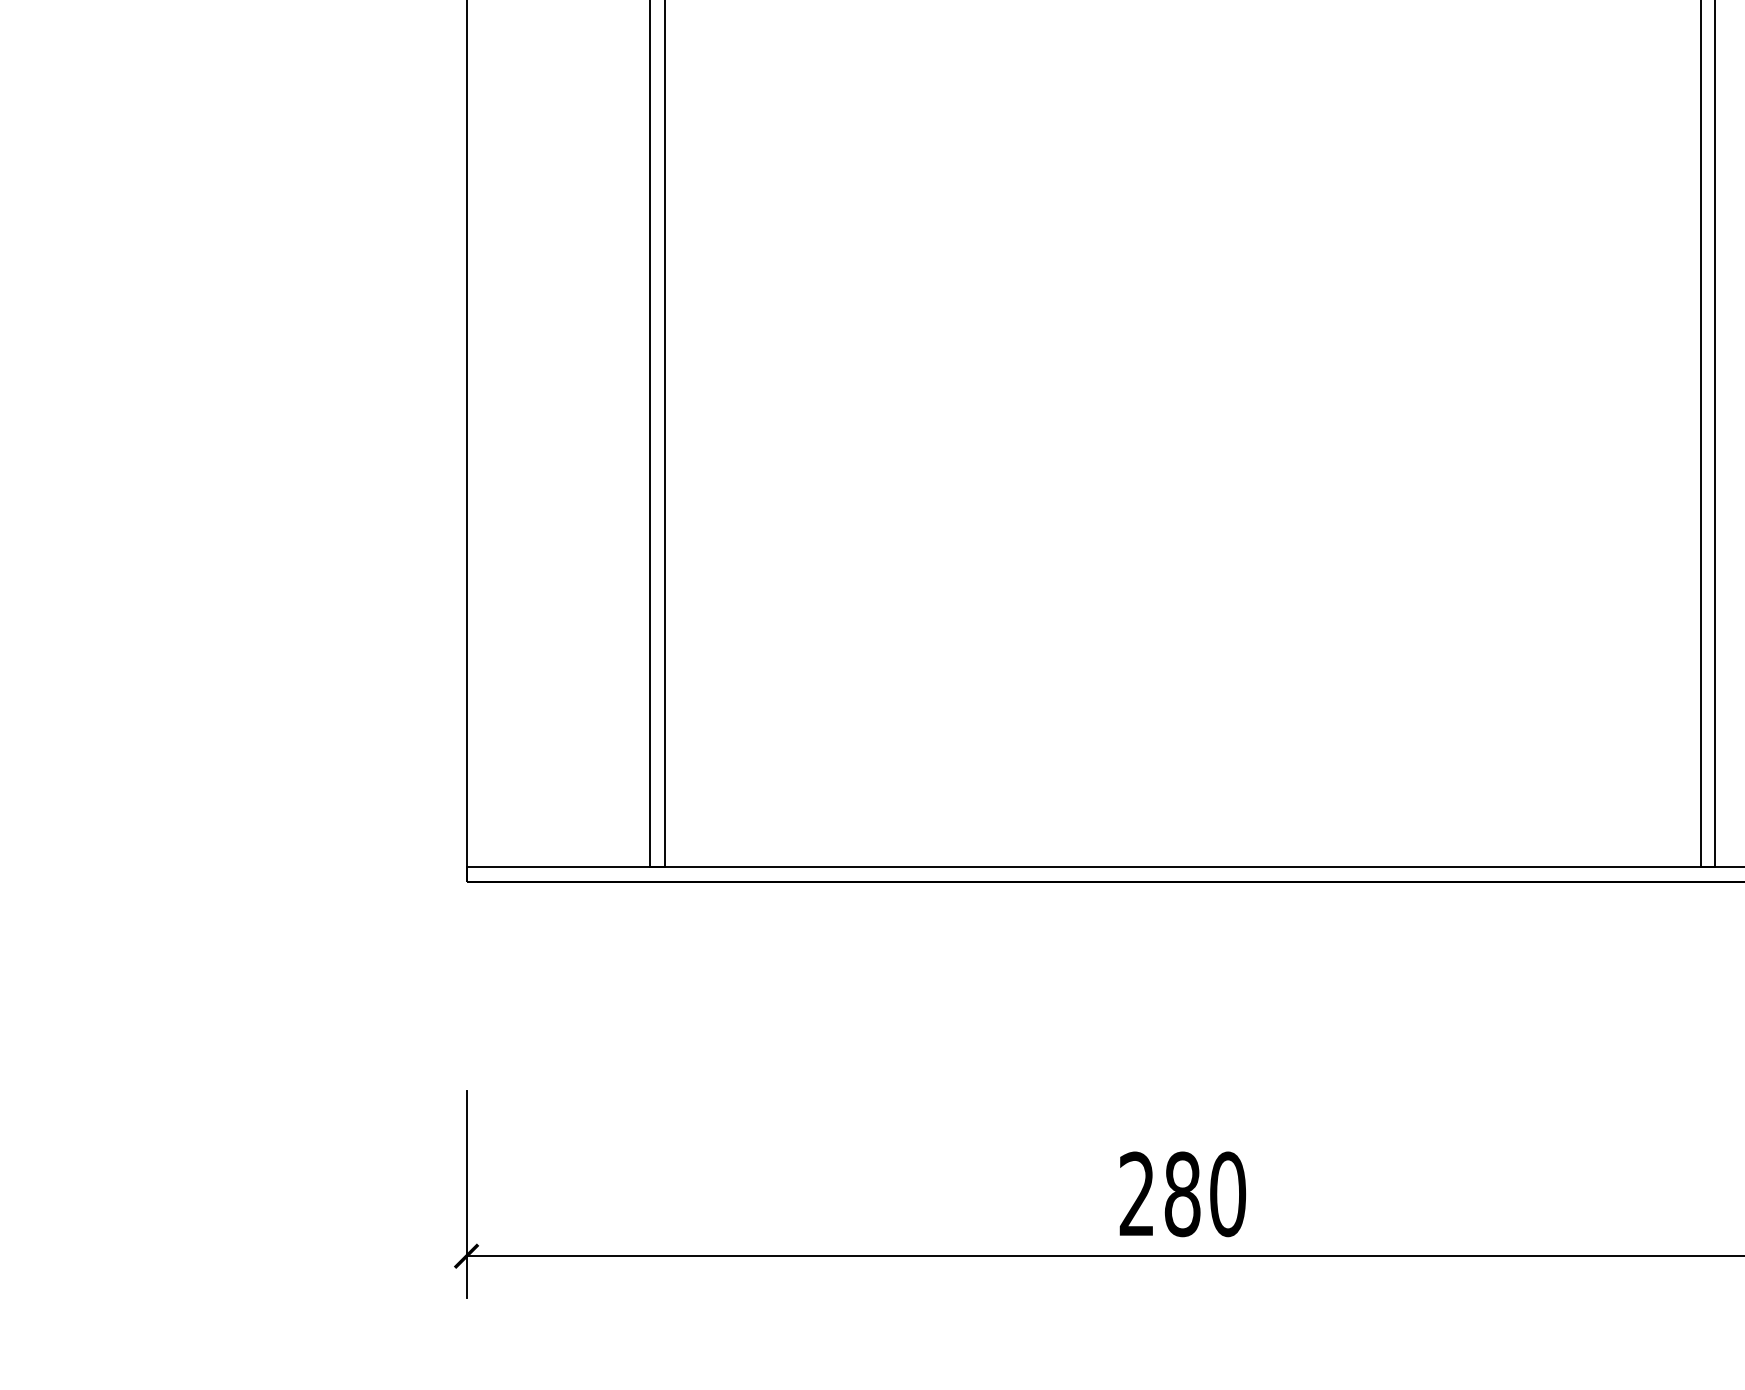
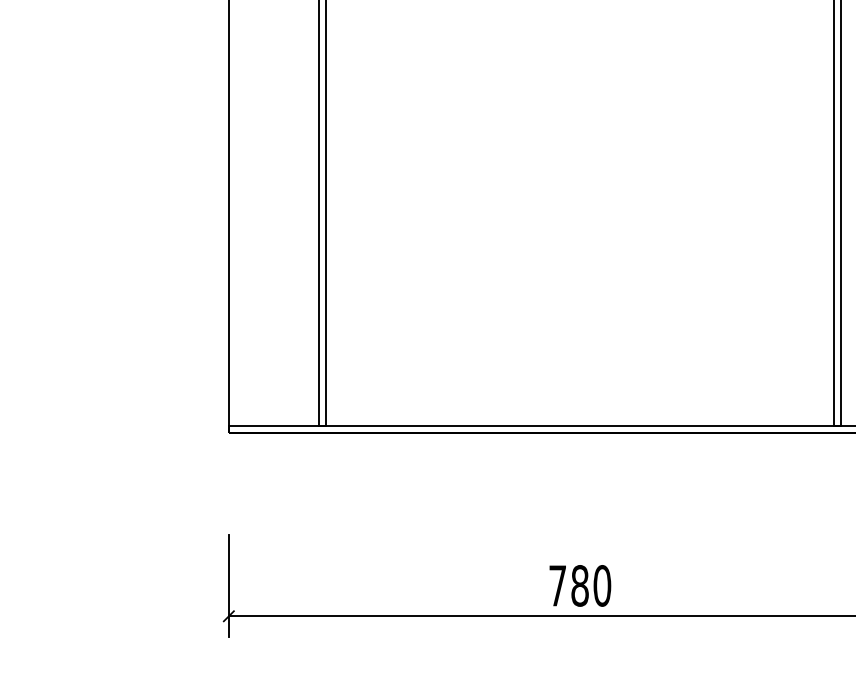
text: (1136, 1193) -> (557, 585), 280 -> 780

